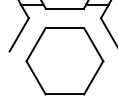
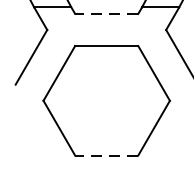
line: (64, 8) -> (106, 13), solid -> dashed
line: (64, 94) -> (106, 155), solid -> dashed

